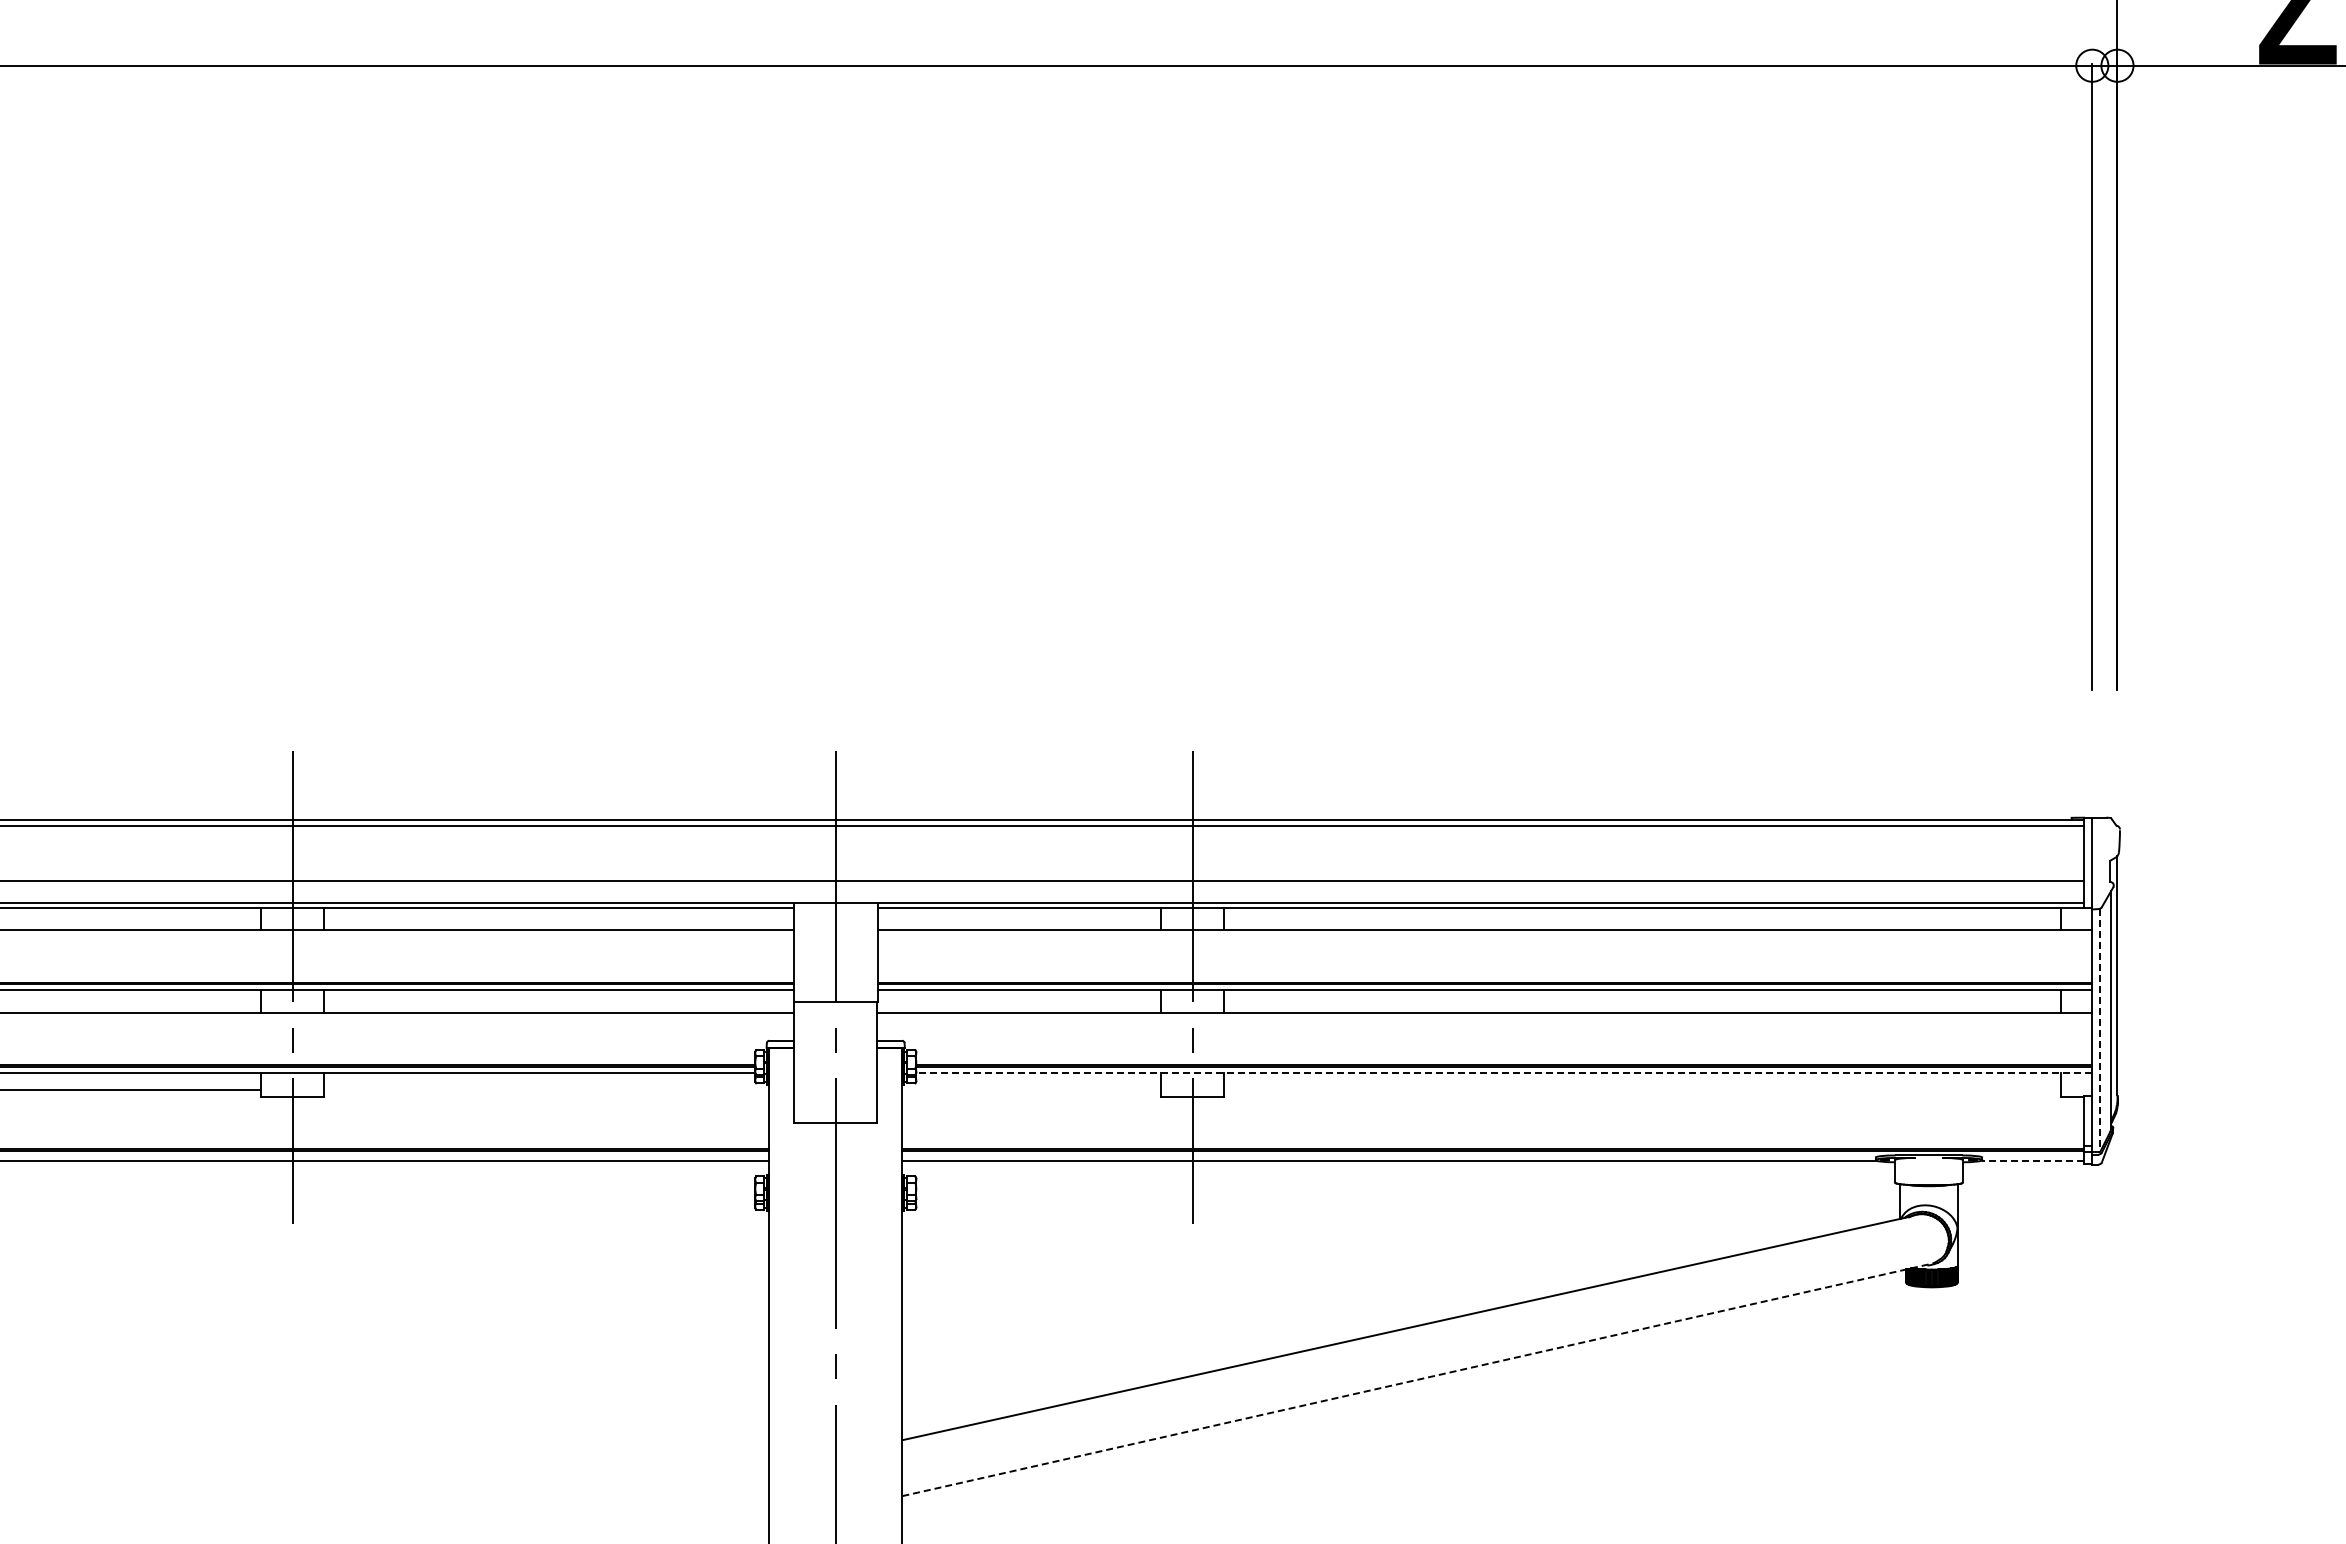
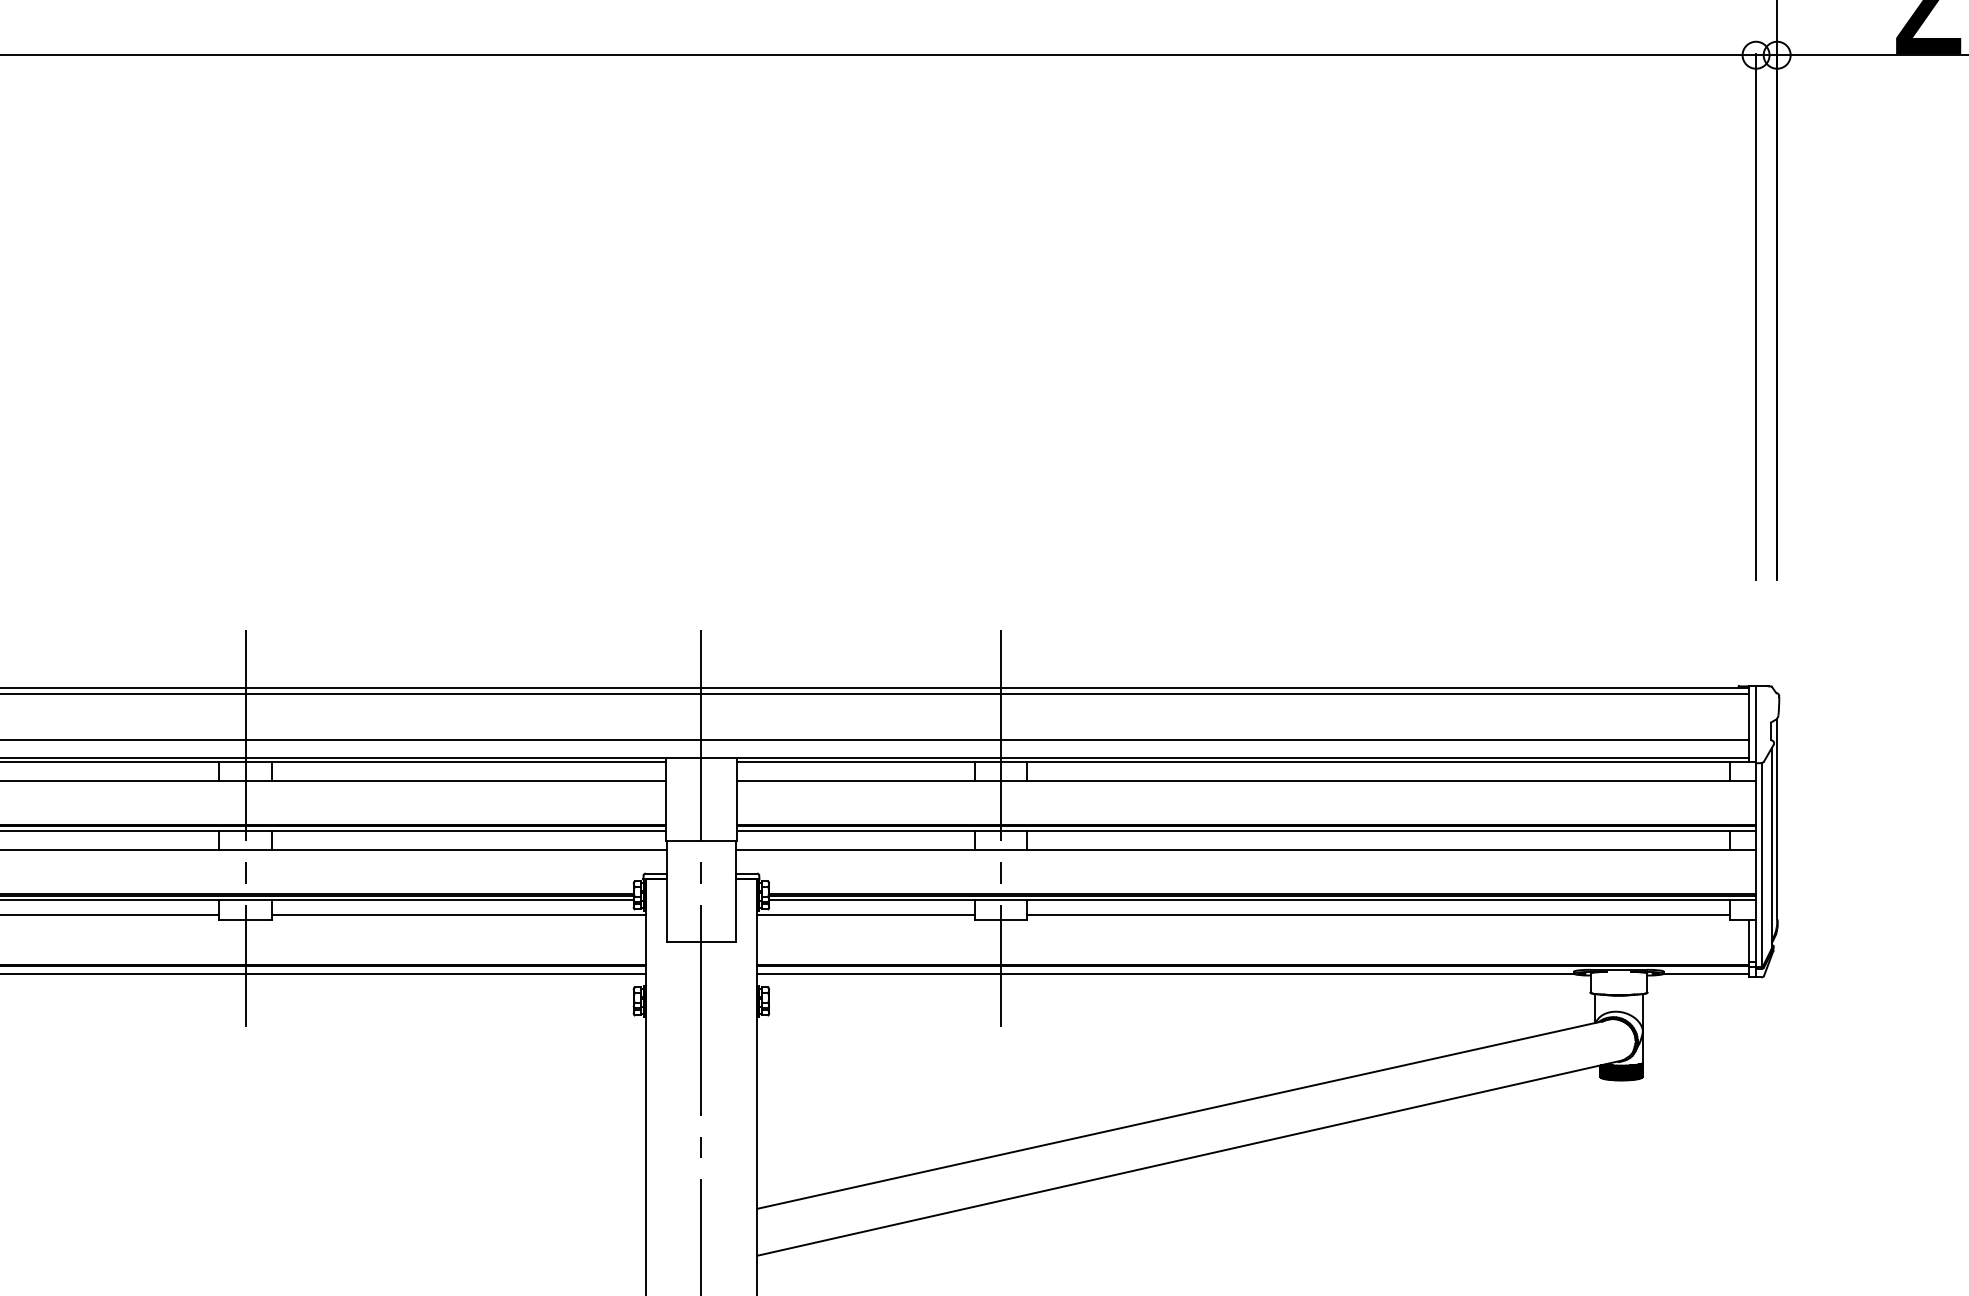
line: (2099, 1030) -> (1762, 864), dashed -> solid
line: (1503, 1072) -> (1261, 900), dashed -> solid
line: (546, 1090) -> (458, 915), added
line: (1031, 1090) -> (865, 915), added
line: (1642, 1090) -> (1378, 915), added
line: (2032, 1160) -> (1705, 974), dashed -> solid
line: (1417, 1379) -> (1189, 1157), dashed -> solid

